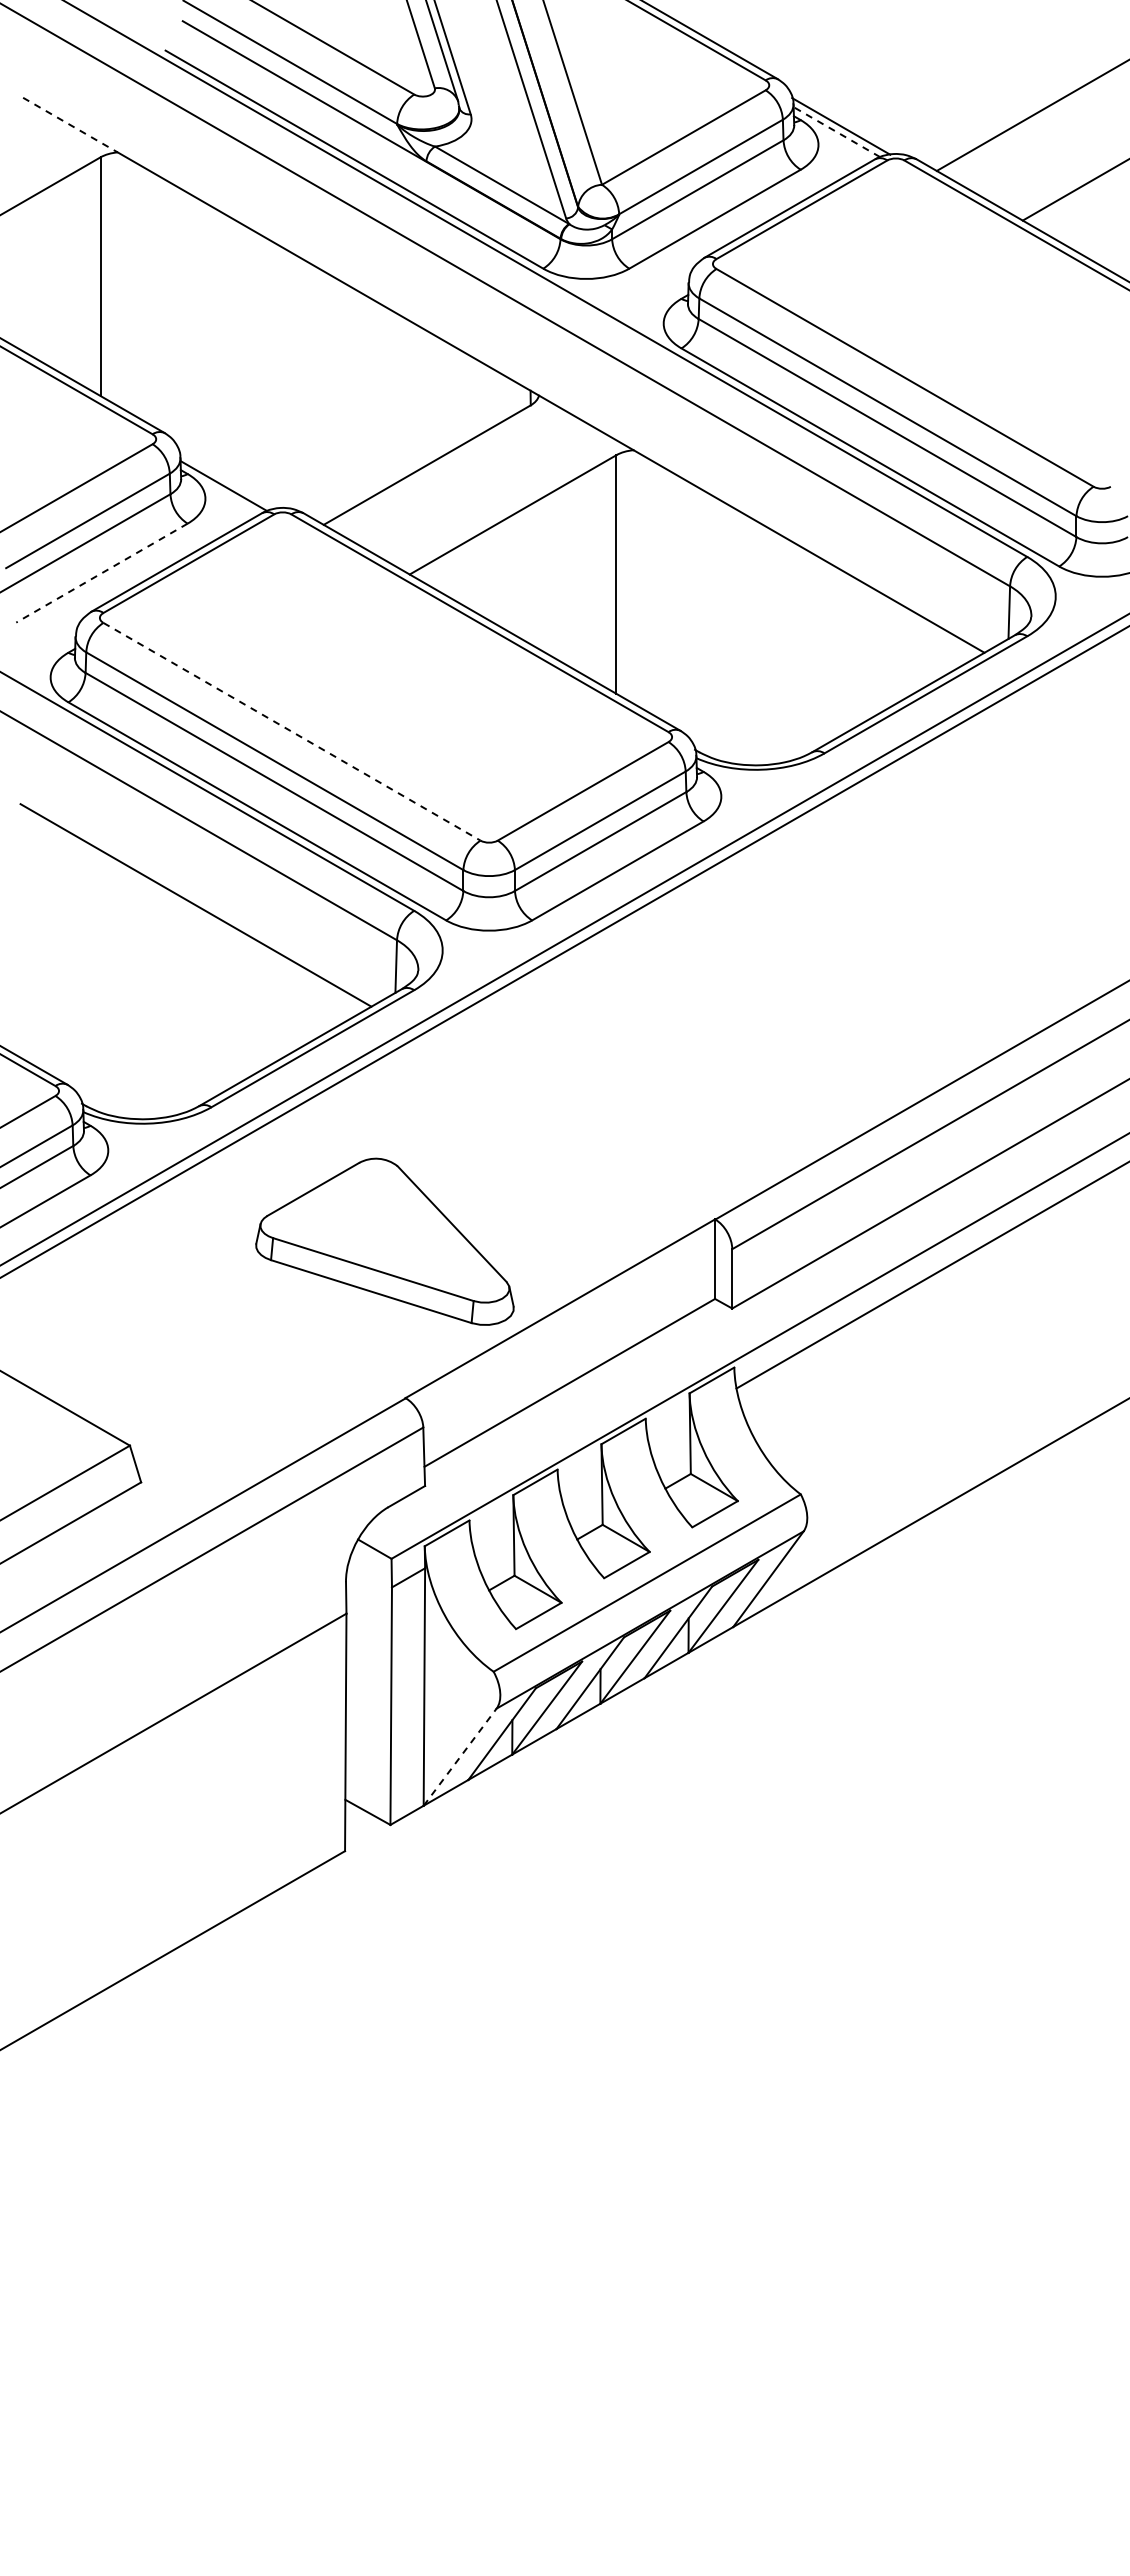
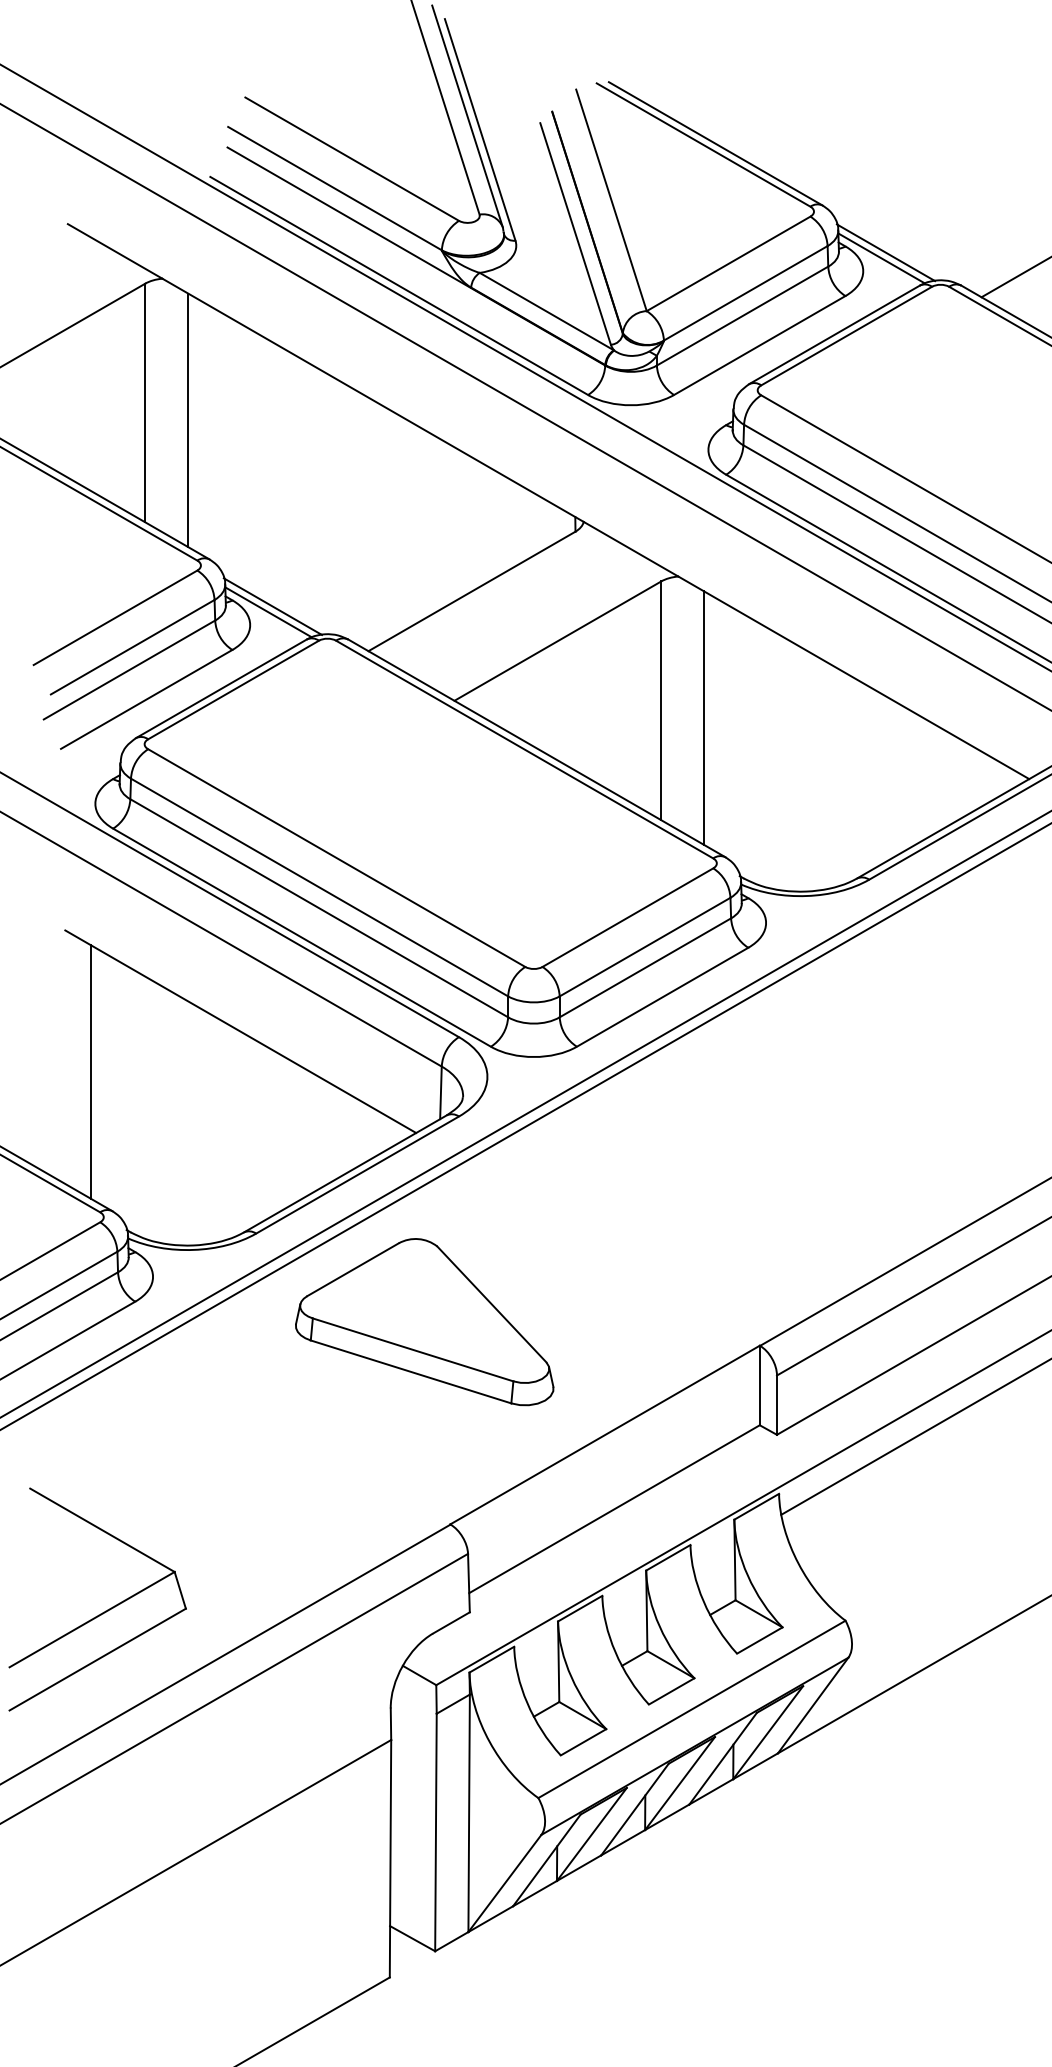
line: (70, 125) -> (115, 251), dashed -> solid
line: (836, 132) -> (881, 258), dashed -> solid
line: (143, 293) -> (188, 419), added
line: (228, 480) -> (273, 606), added
line: (101, 573) -> (146, 699), dashed -> solid
line: (659, 591) -> (704, 717), added
line: (292, 731) -> (337, 857), dashed -> solid
line: (46, 945) -> (91, 1071), added
part: (384, 1241) -> (424, 1321), moved
line: (460, 1757) -> (505, 1883), dashed -> solid

